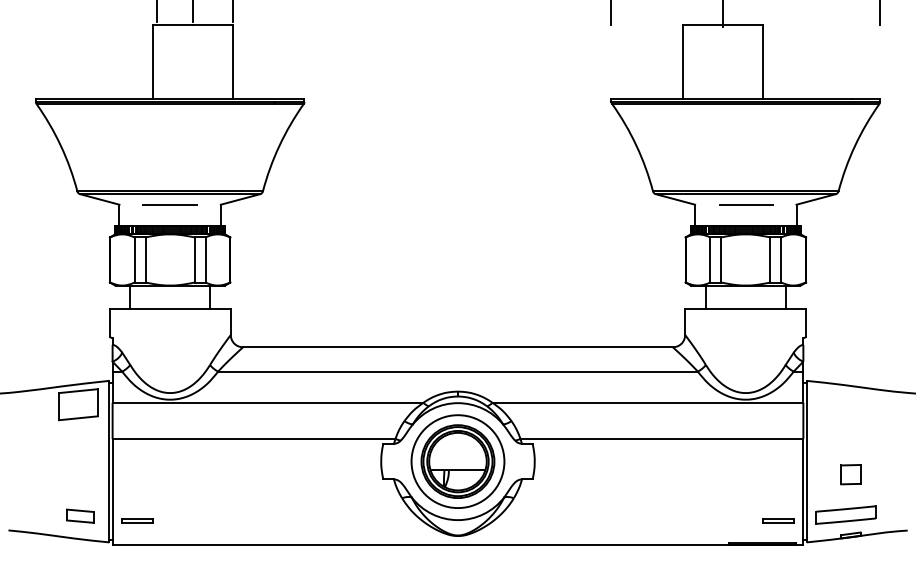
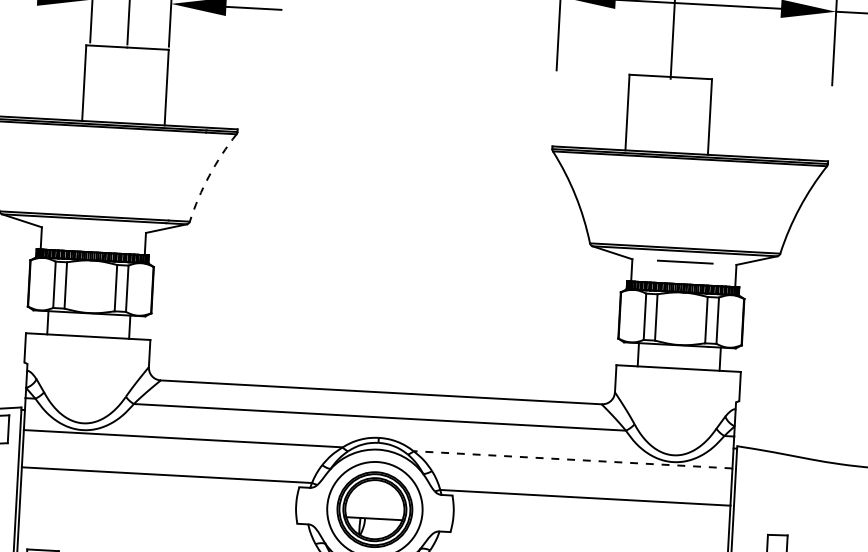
arc: (279, 145) -> (209, 175), solid -> dashed
line: (169, 204) -> (93, 229), removed
line: (647, 402) -> (572, 459), solid -> dashed

